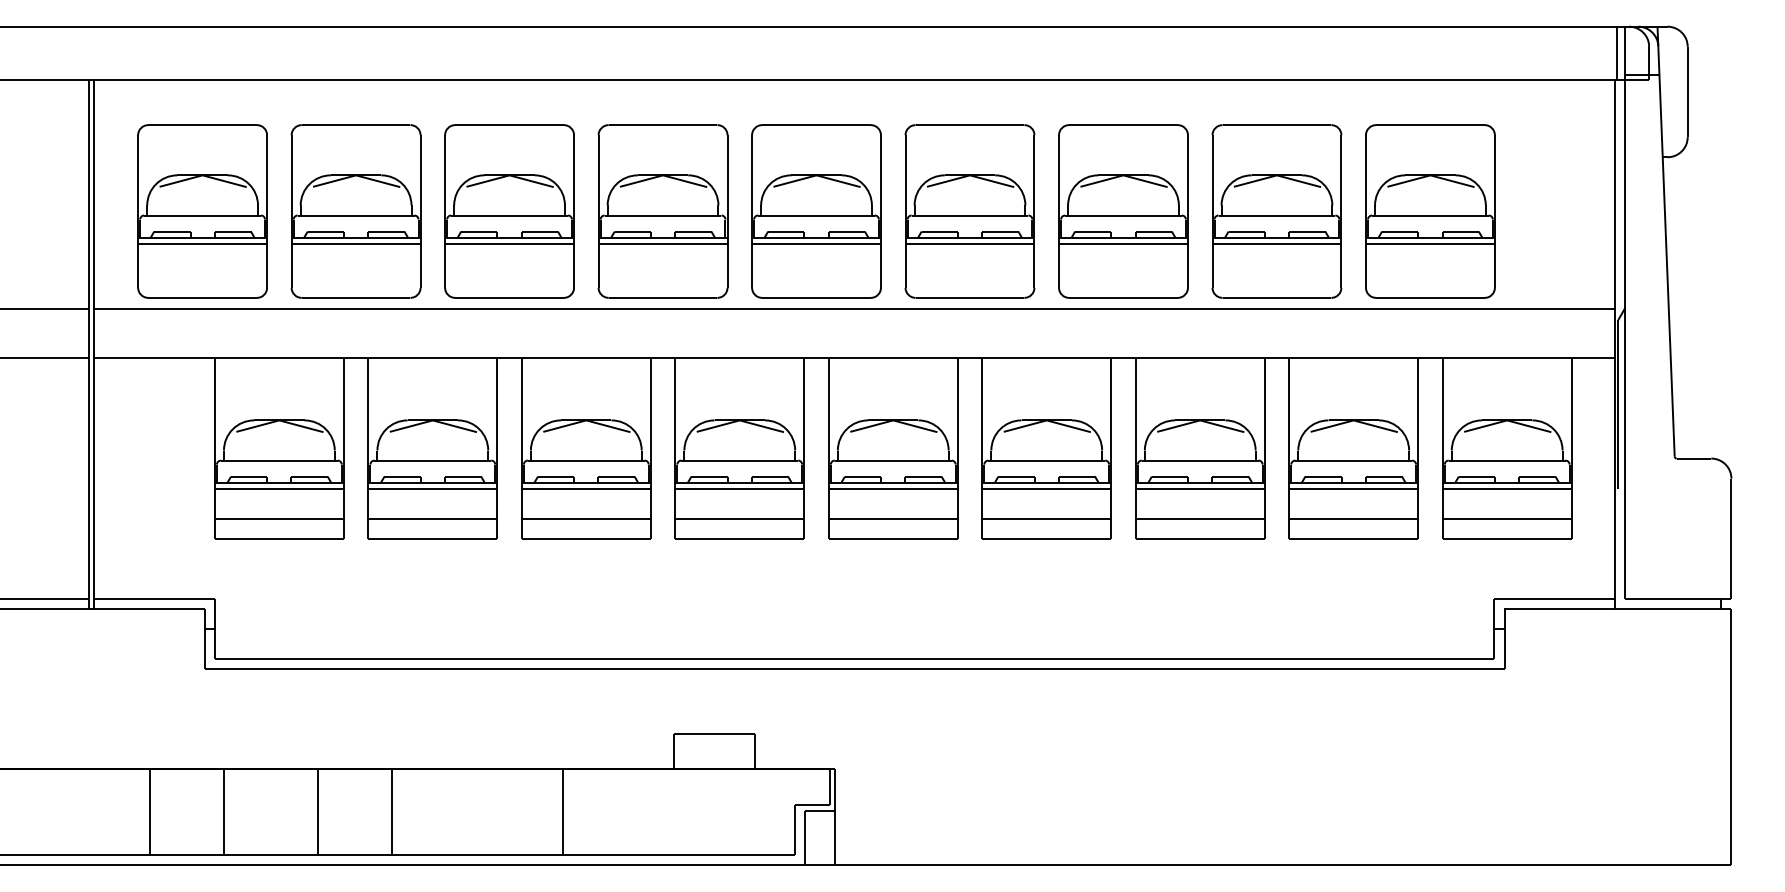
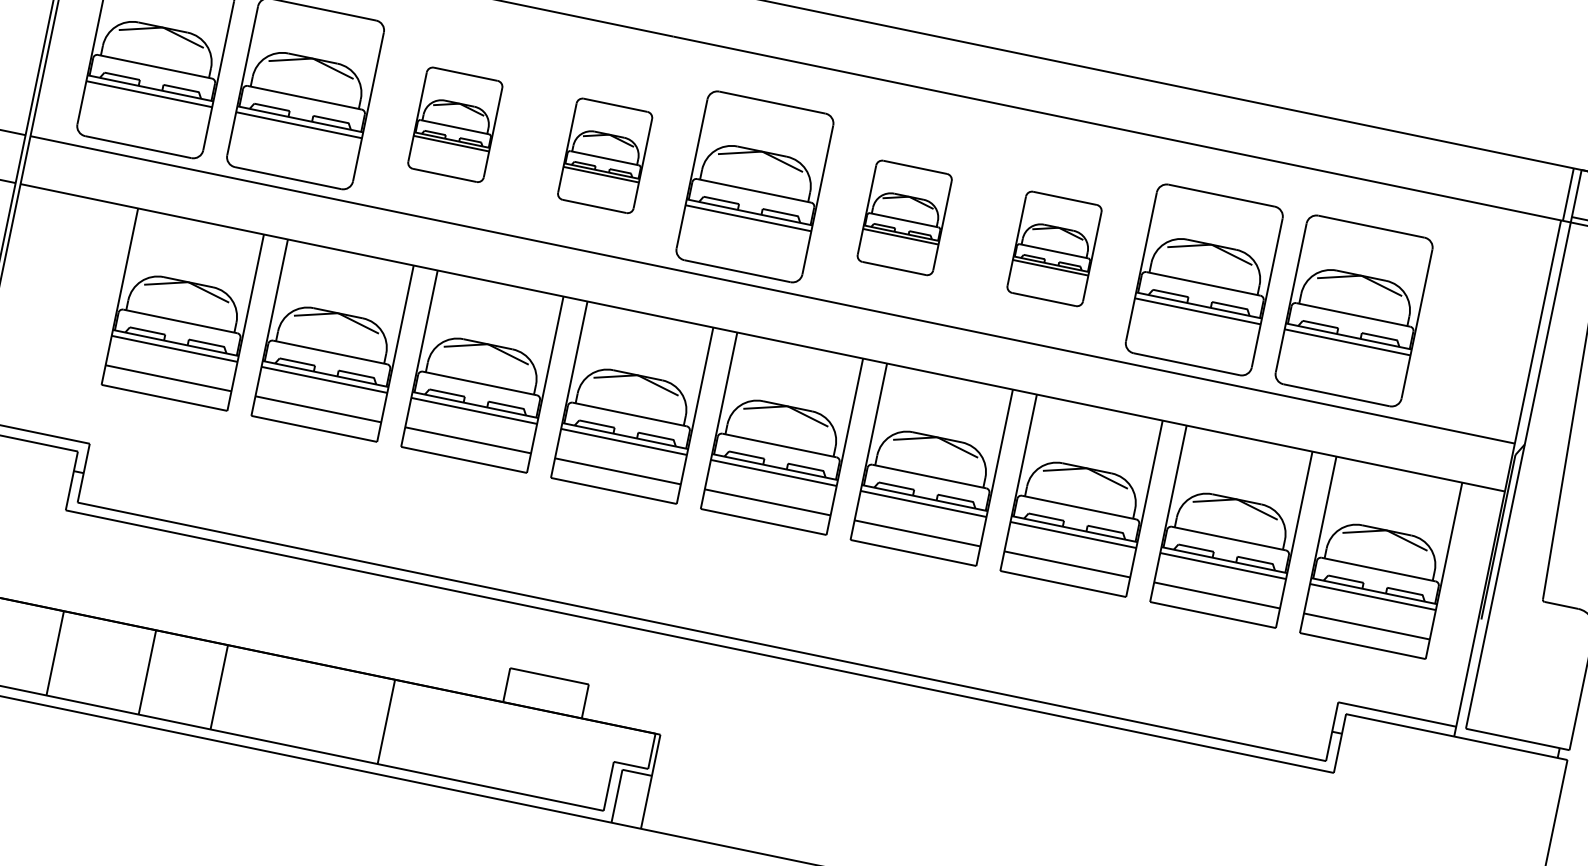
part: (509, 211) -> (455, 124), size x0.6
part: (662, 211) -> (604, 155), size x0.6
part: (969, 211) -> (904, 217), size x0.6
part: (1123, 211) -> (1054, 248), size x0.6

